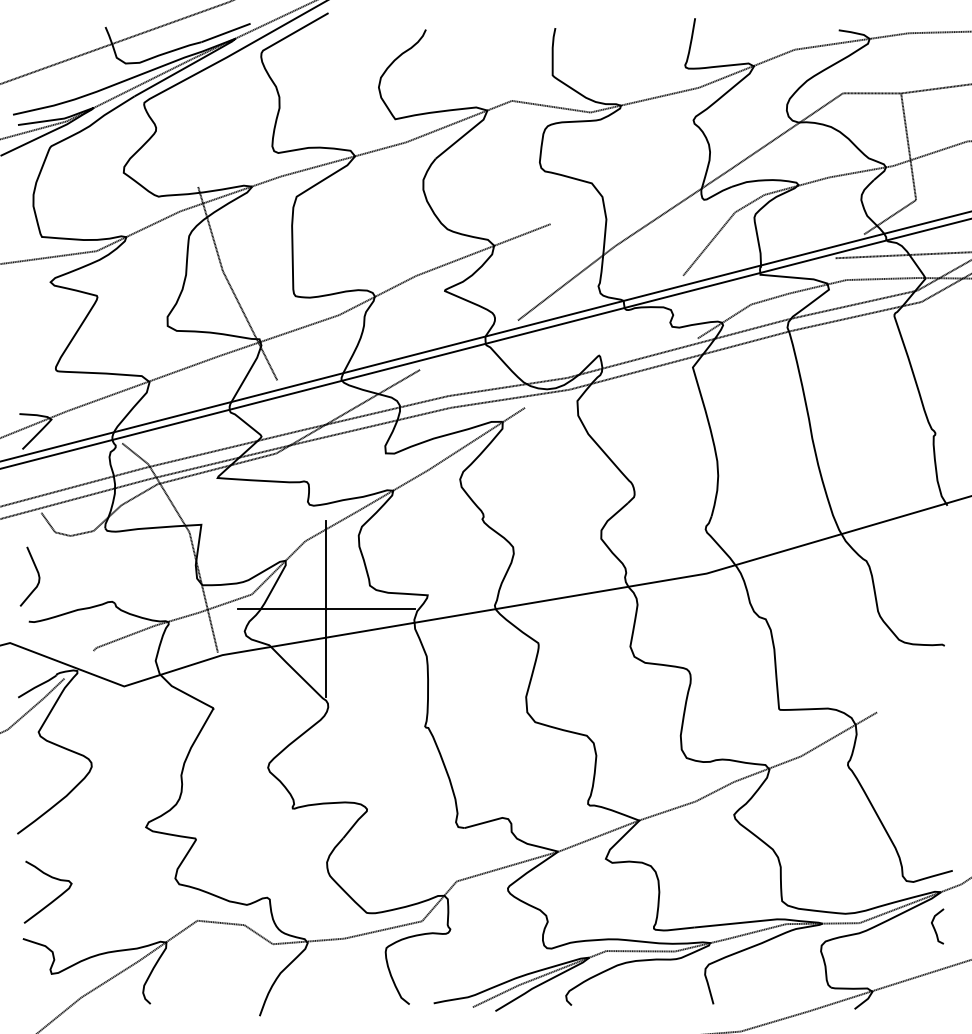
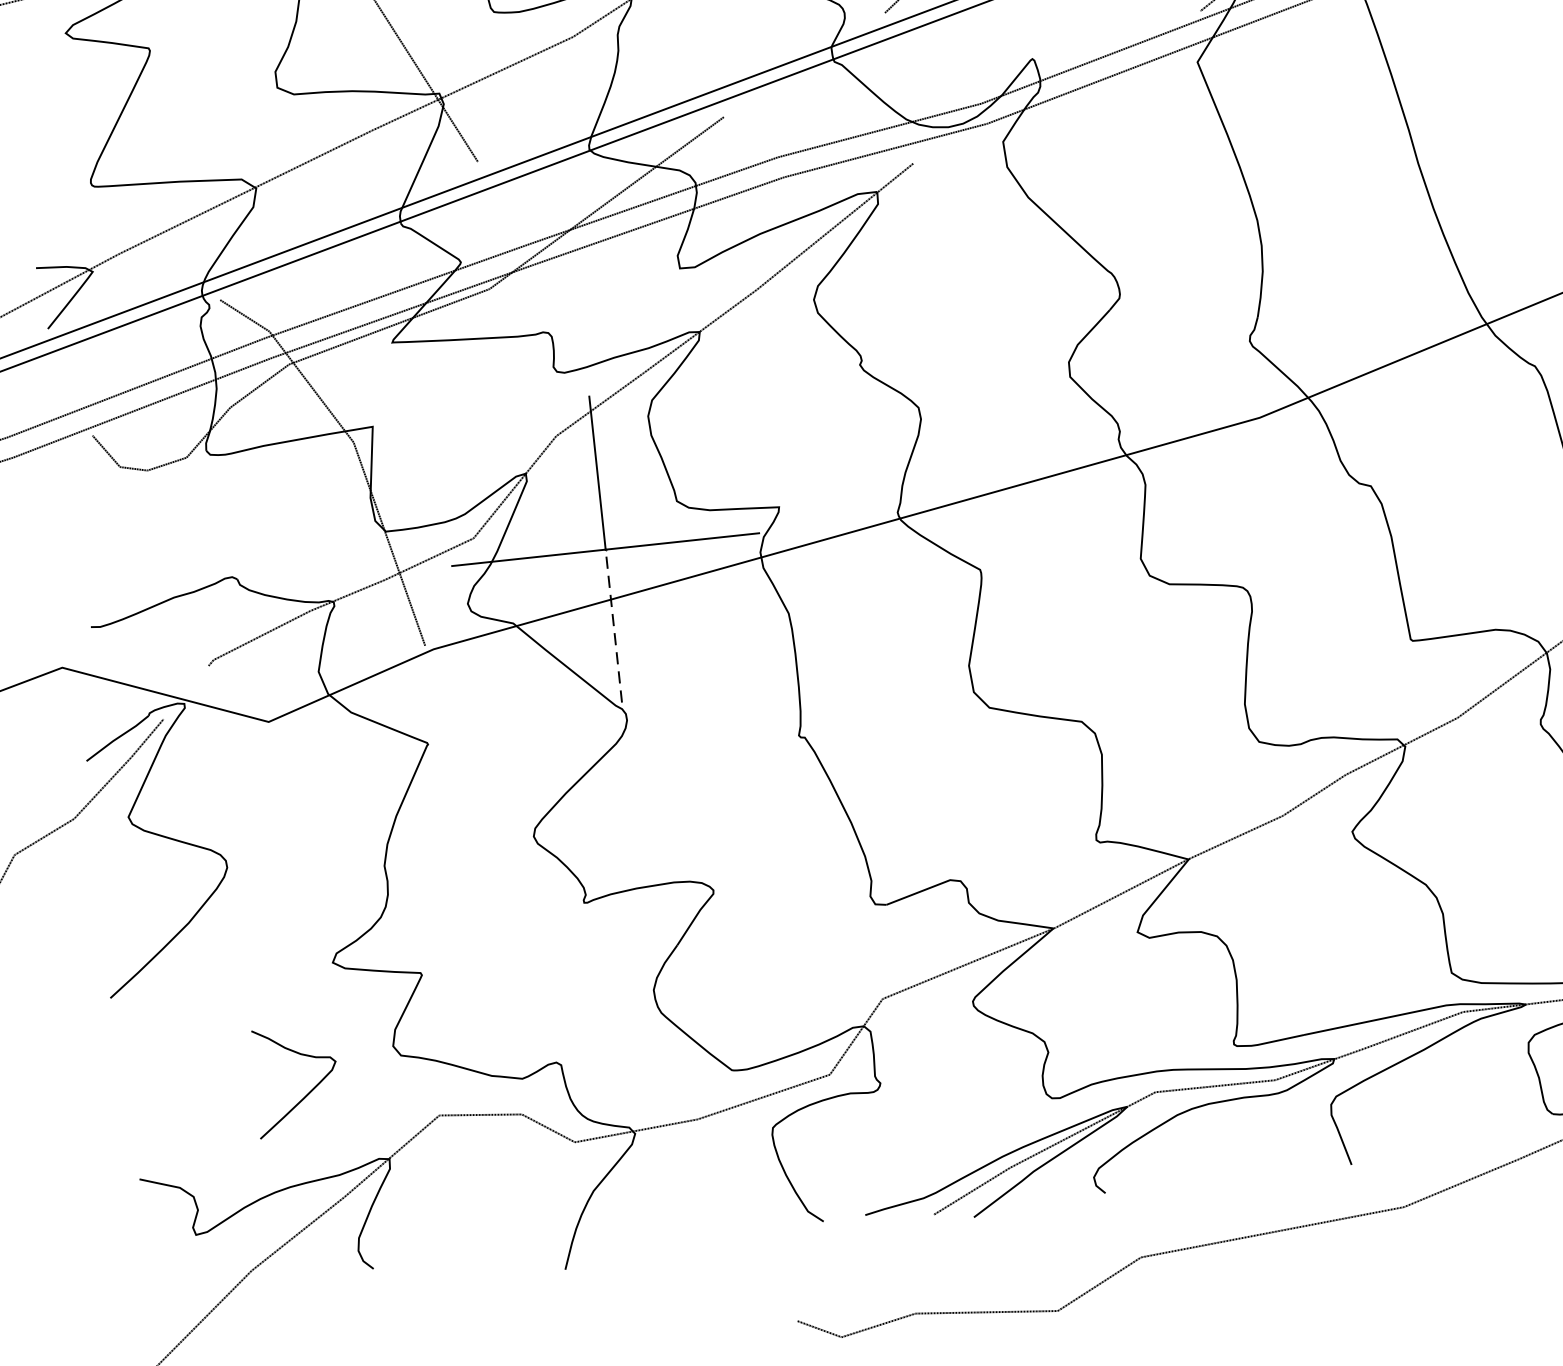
curve: (37, 574) -> (97, 543), removed
line: (326, 652) -> (613, 625), solid -> dashed
curve: (53, 899) -> (306, 1092), moved

